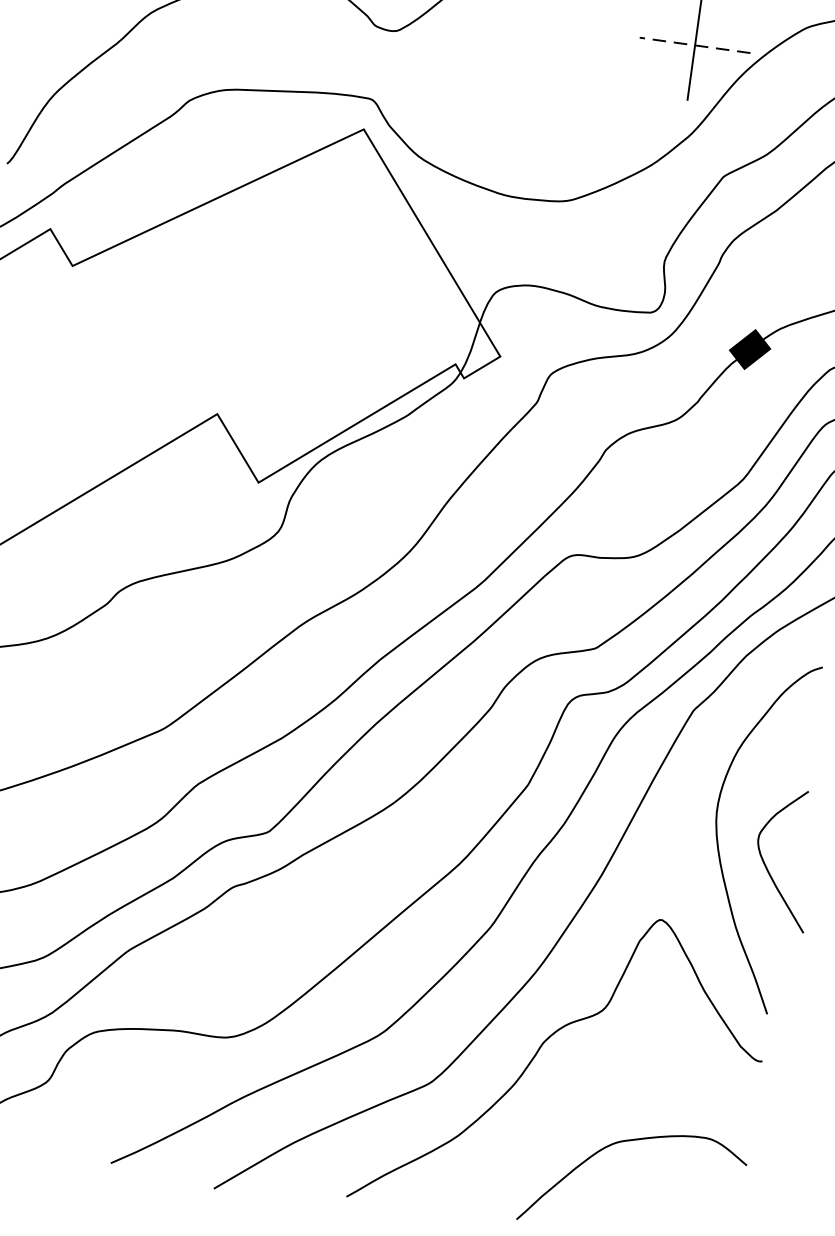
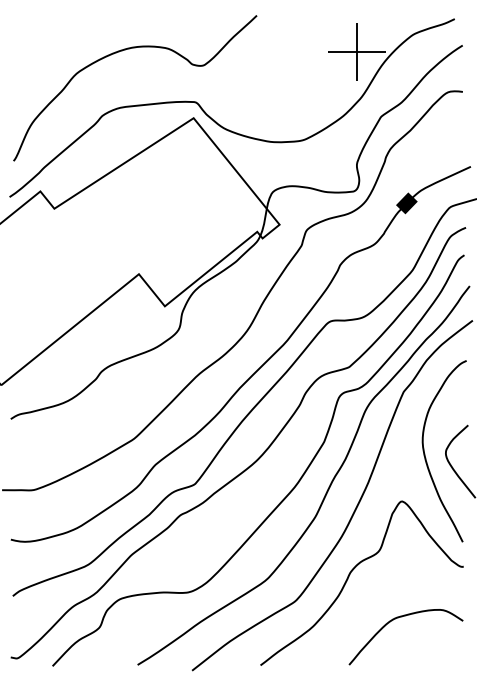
line: (695, 45) -> (357, 51), dashed -> solid

